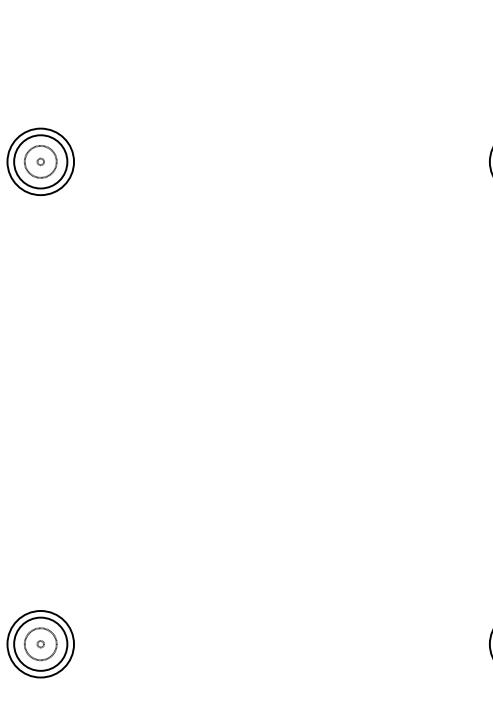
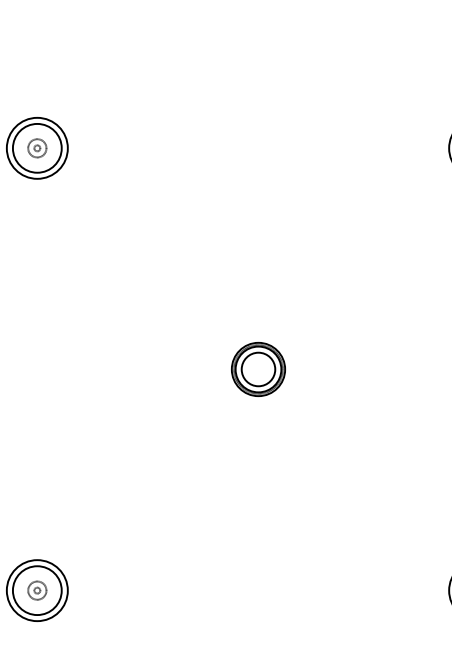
circle: (40, 162) -> (37, 148), size x0.62
part: (281, 403) -> (258, 369), added
circle: (40, 644) -> (37, 590), size x0.62

